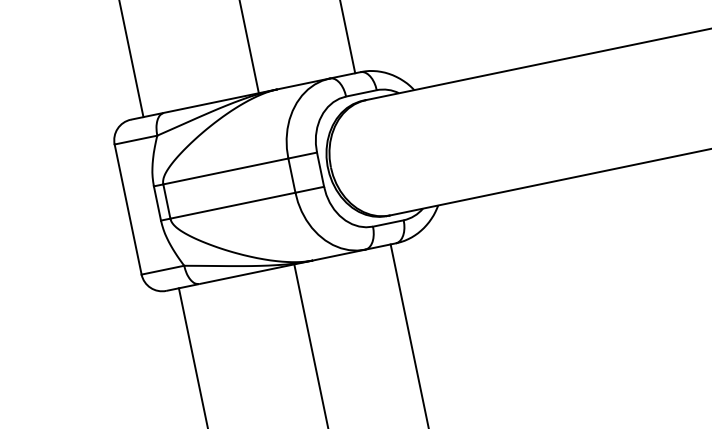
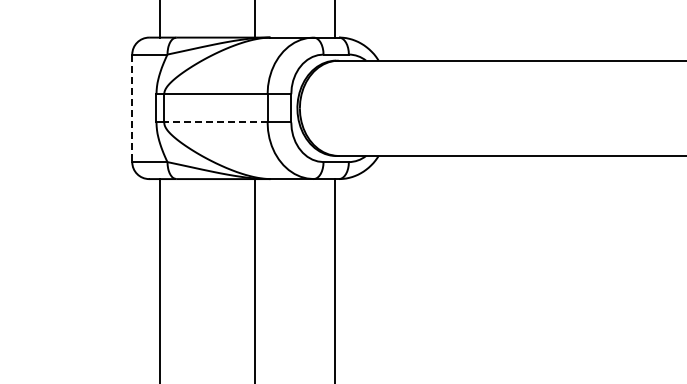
line: (232, 205) -> (215, 122), solid -> dashed
line: (128, 209) -> (132, 108), solid -> dashed

